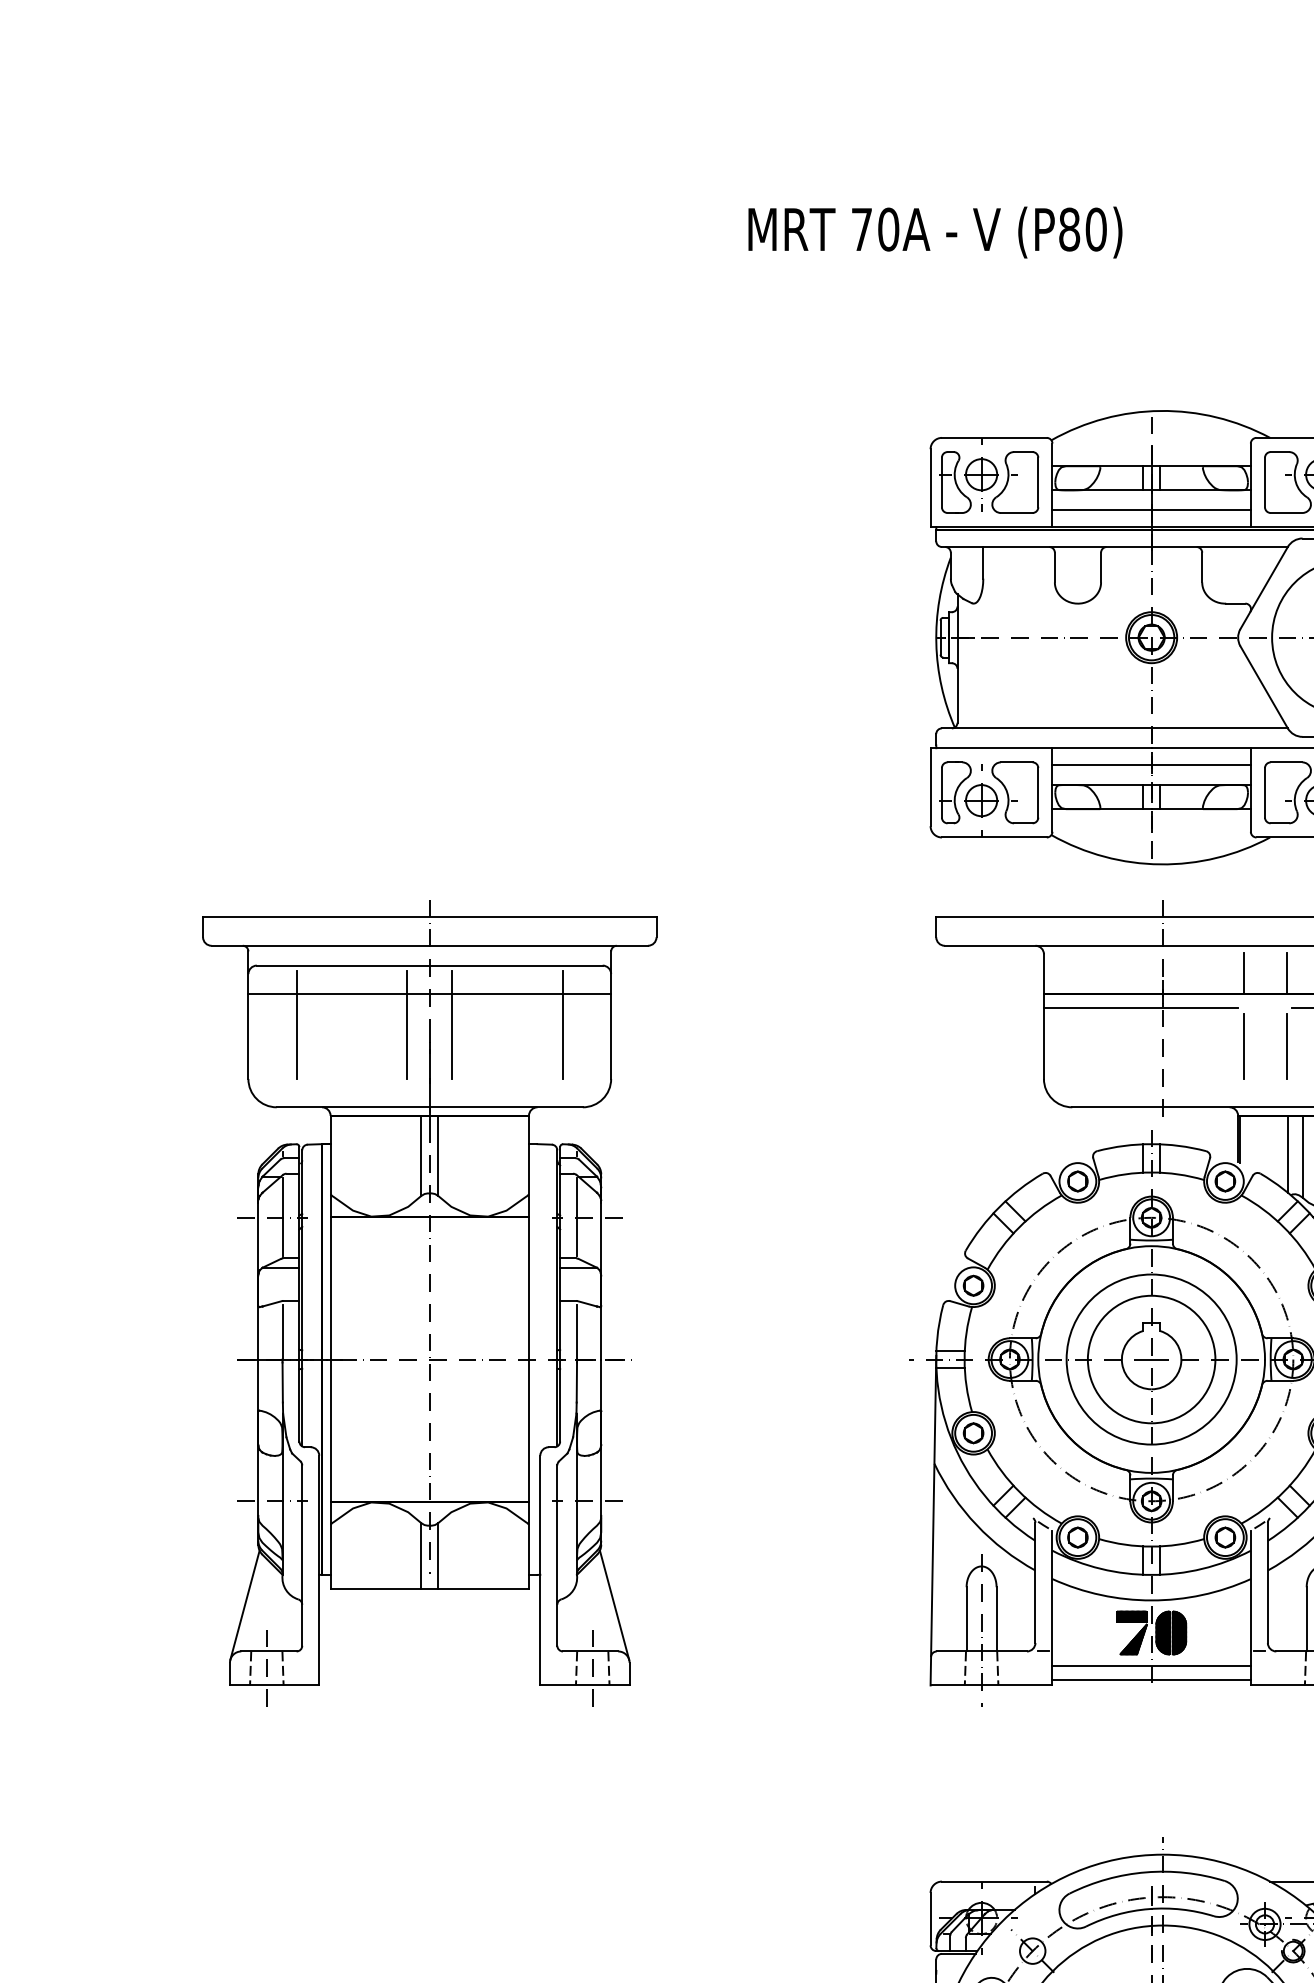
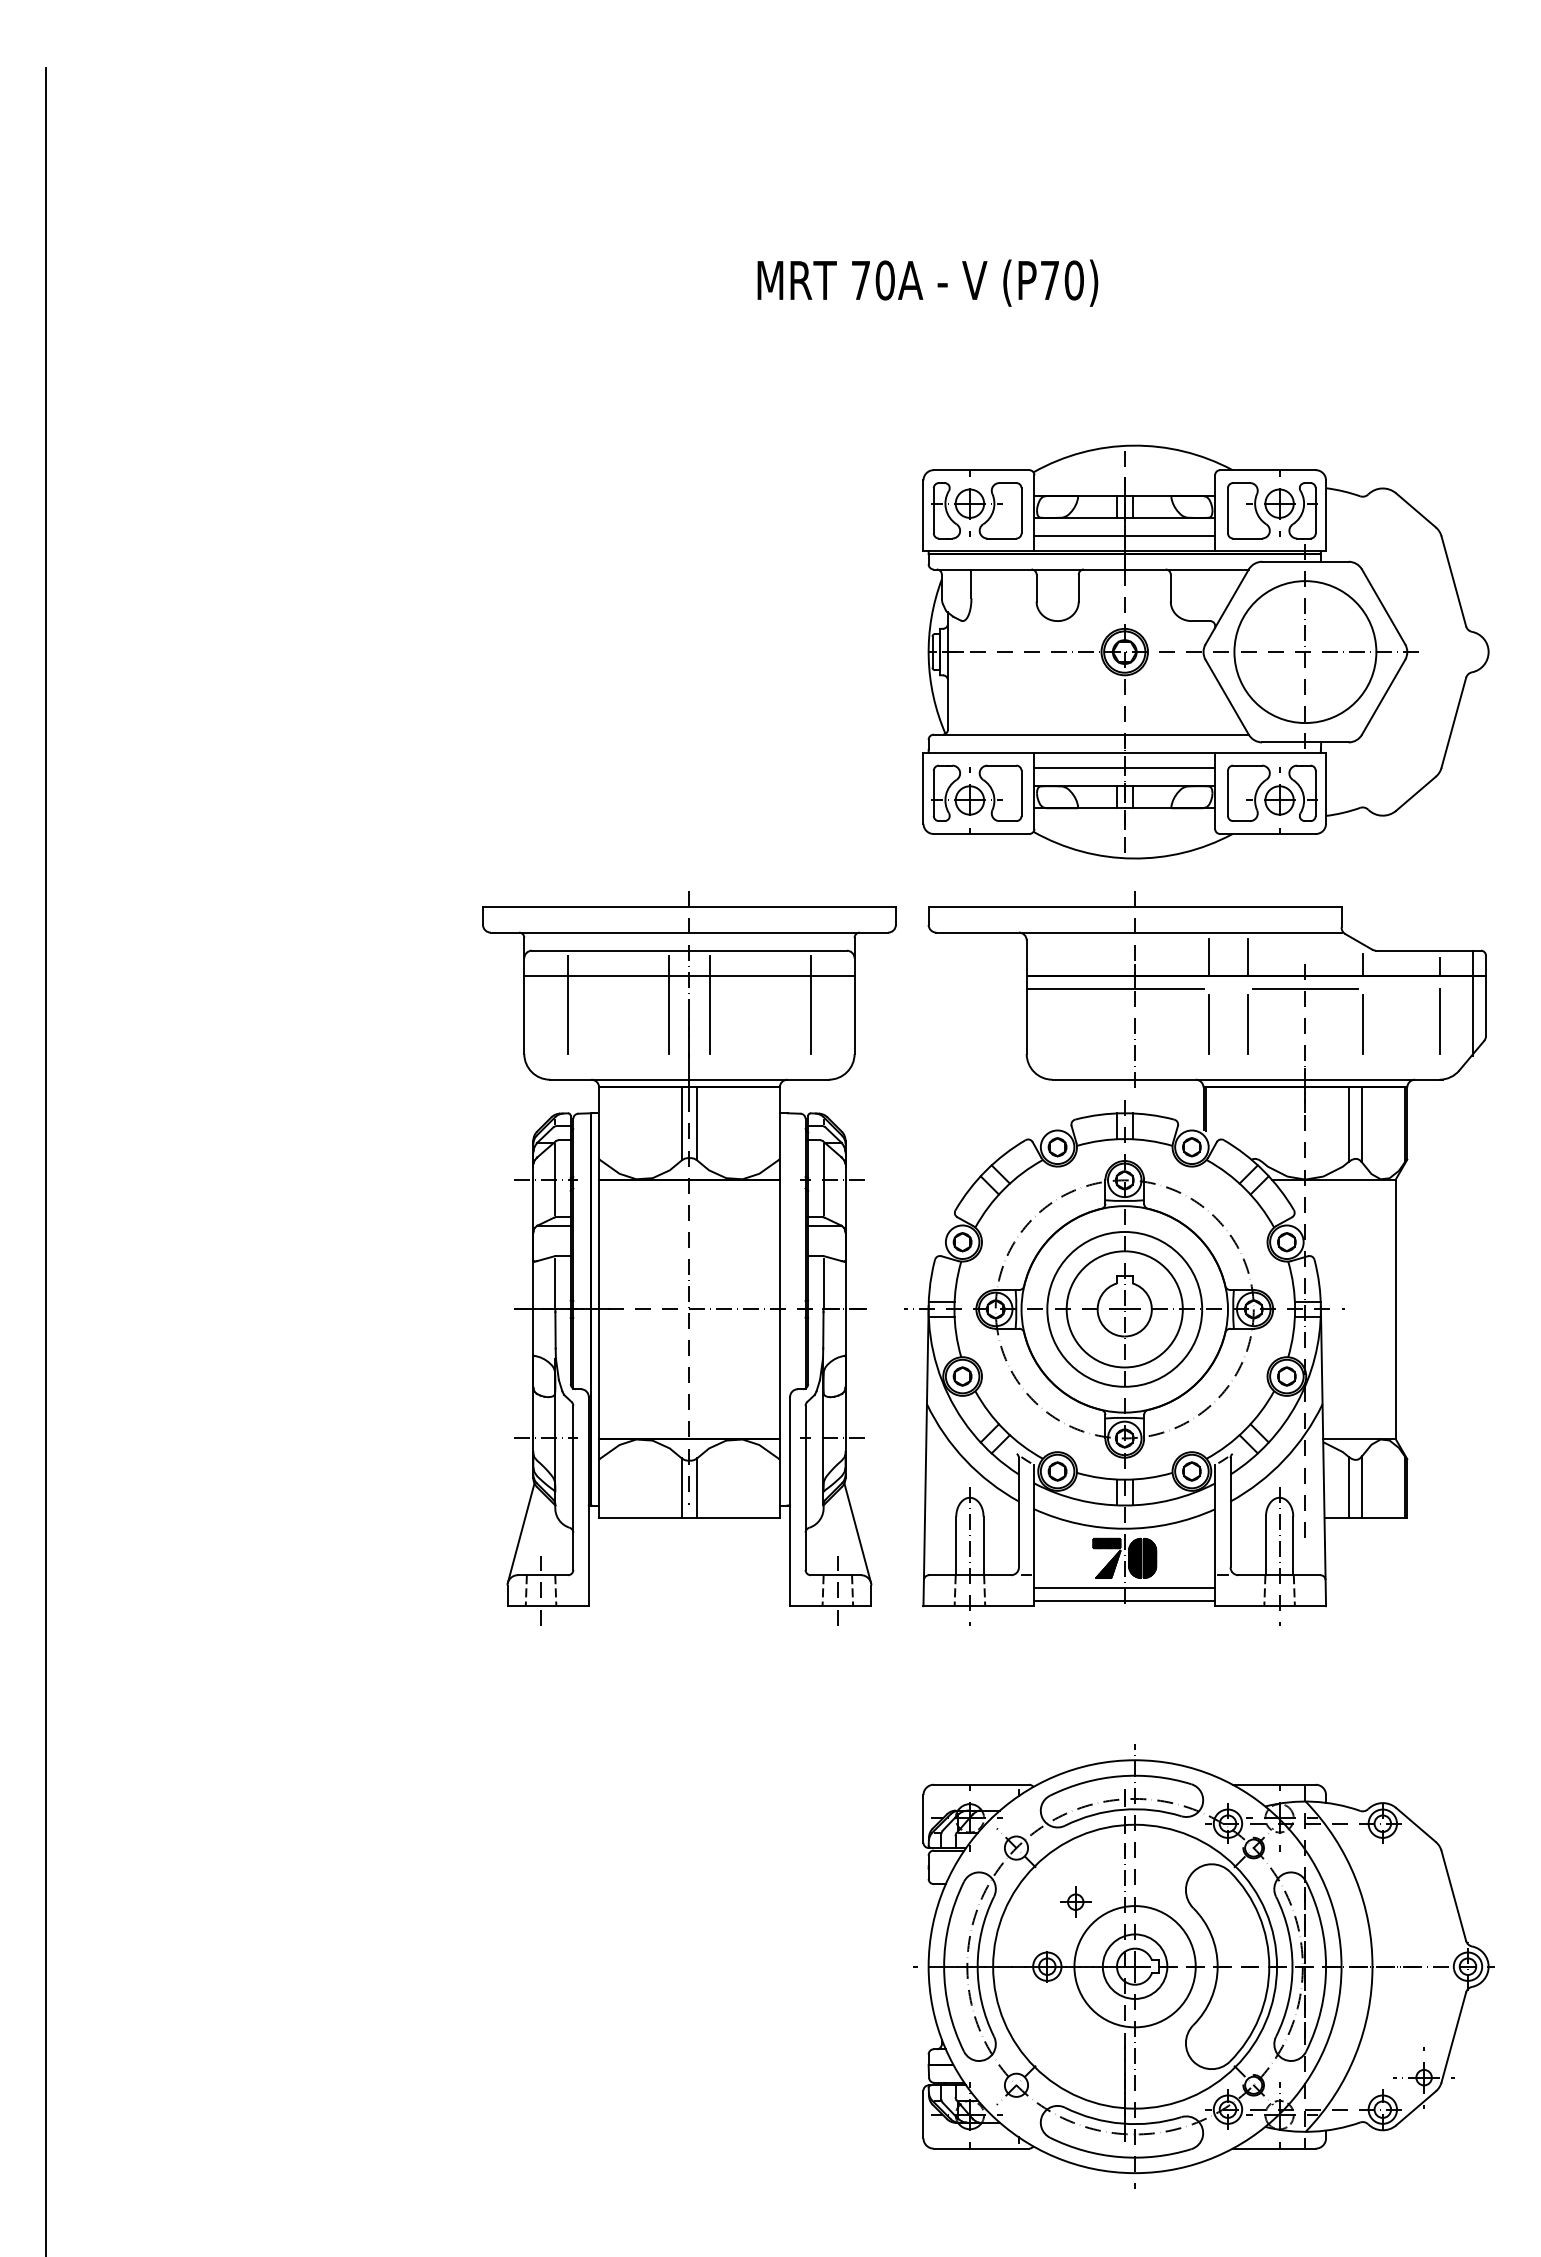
text: (1068, 229) -> (1049, 280), (P80) -> (P70)
line: (1287, 1154) -> (1248, 1122), removed
line: (1302, 1156) -> (1262, 1124), removed
part: (429, 1303) -> (689, 1258), moved

